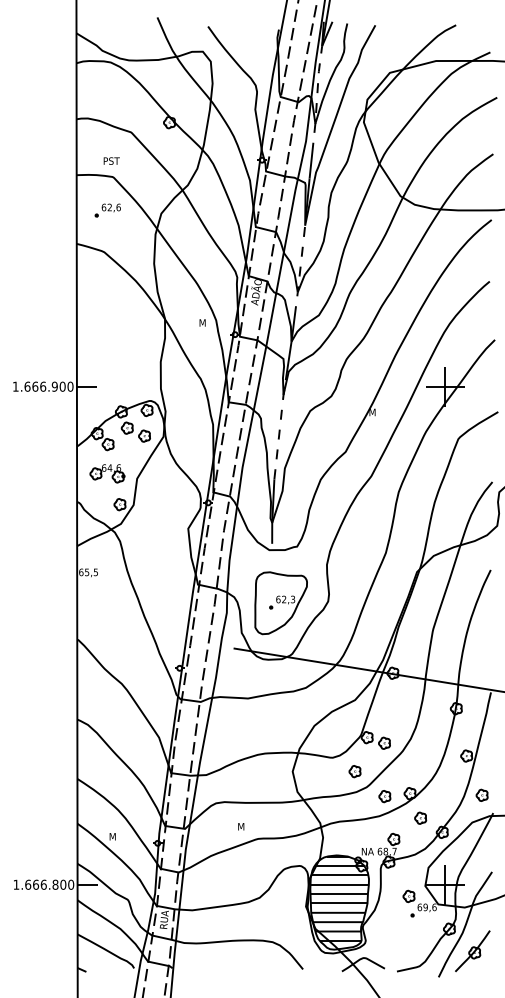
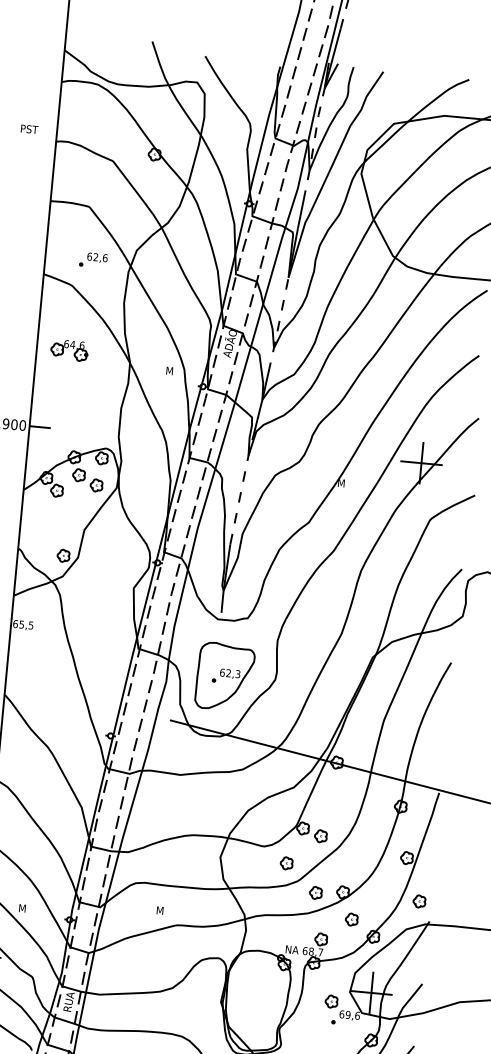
text: (111, 160) -> (29, 128), moved
part: (107, 210) -> (93, 260), moved
part: (107, 473) -> (69, 350), moved
hatch: (339, 898) -> (257, 996), removed

